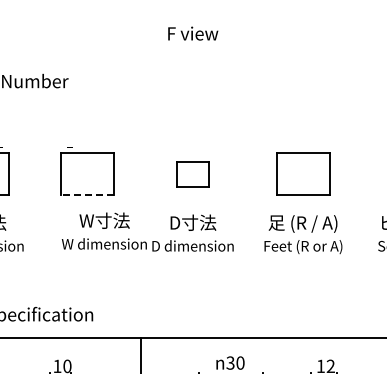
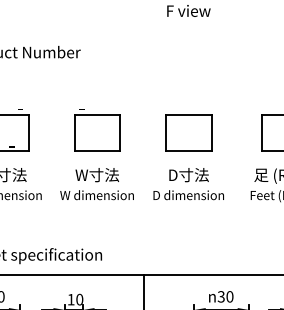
part: (192, 173) -> (188, 132), size x1.67
line: (87, 195) -> (97, 151), dashed -> solid
text: (103, 230) -> (96, 183), moved

